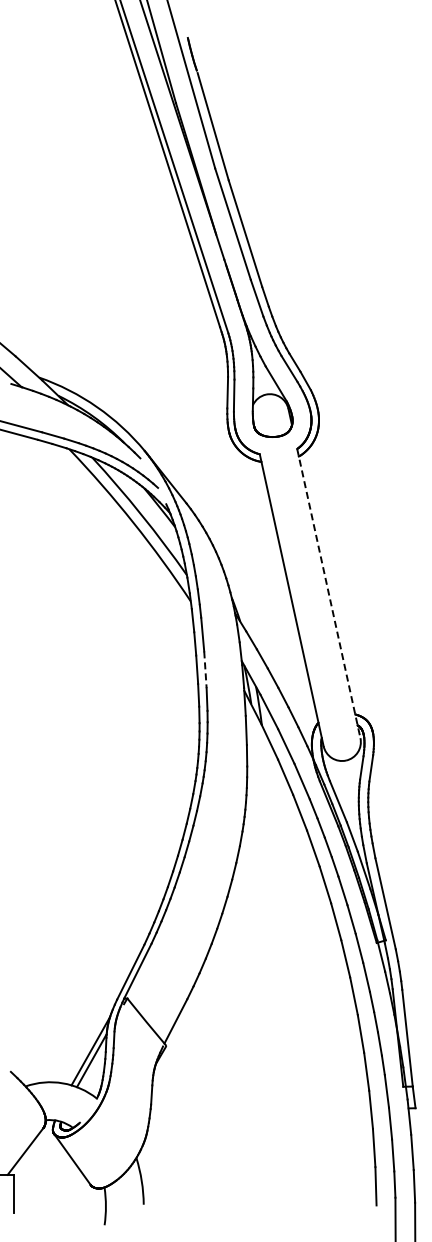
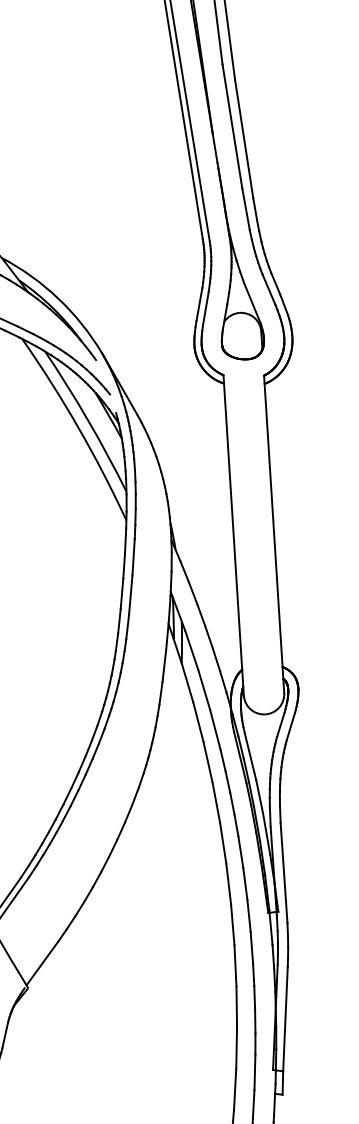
line: (328, 593) -> (273, 534), dashed -> solid
line: (205, 670) -> (130, 595), dashed -> solid

